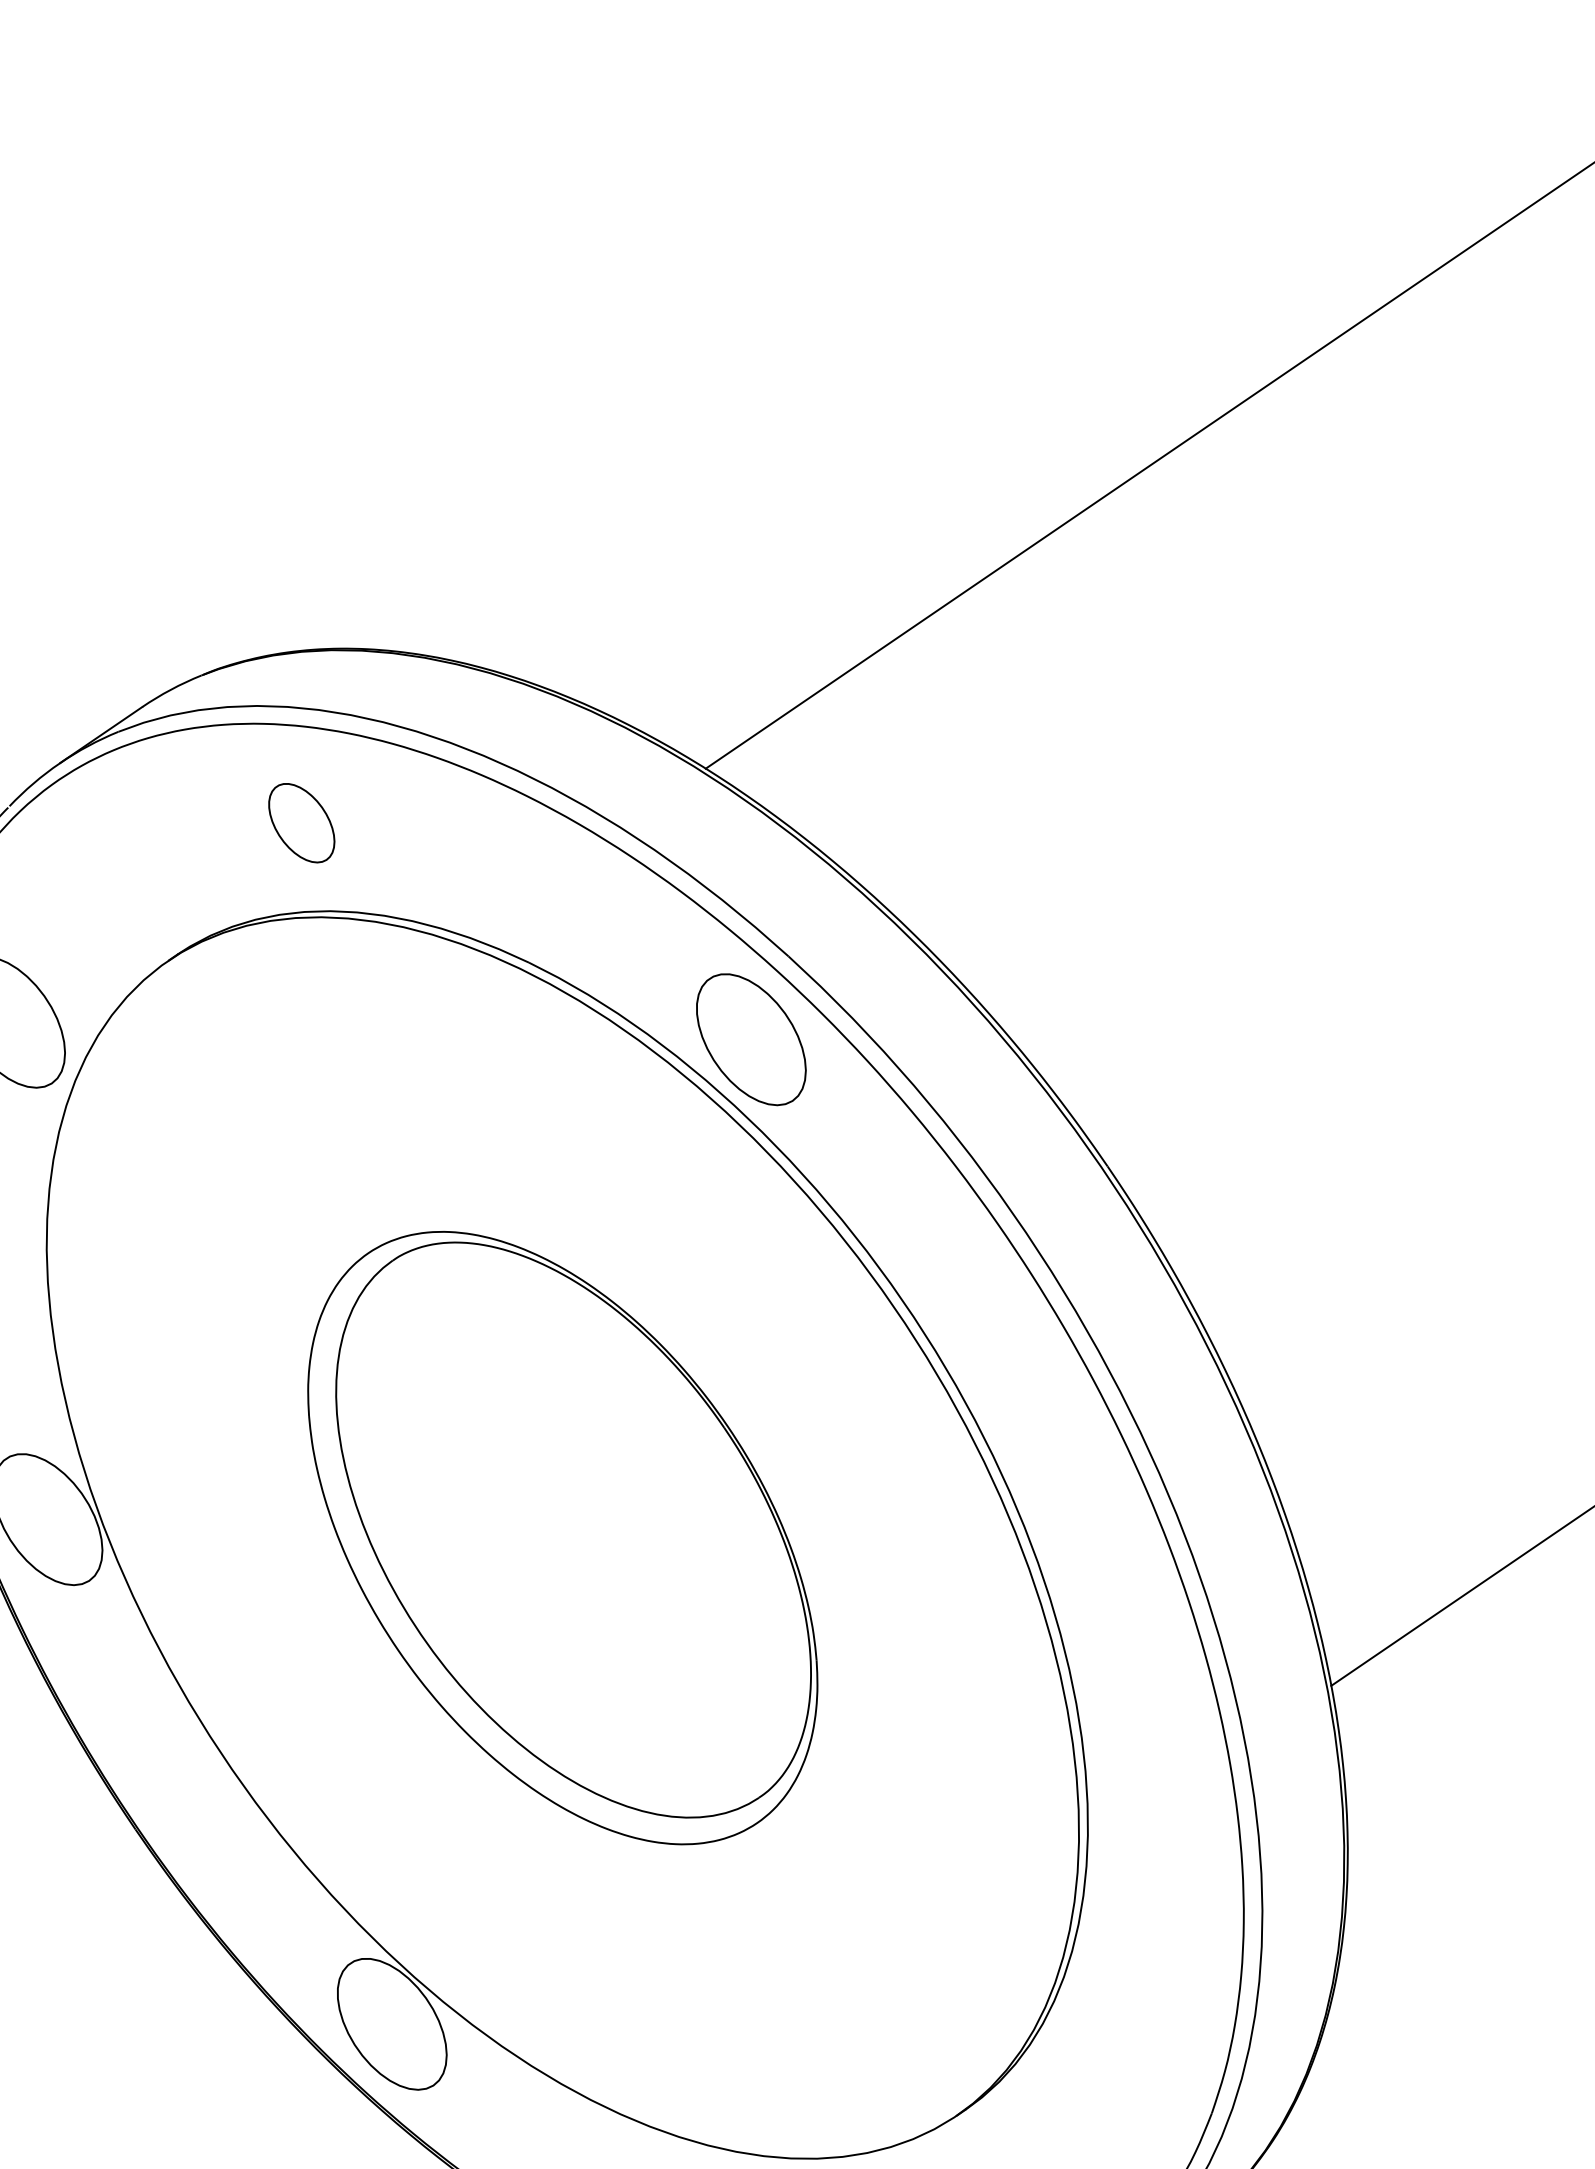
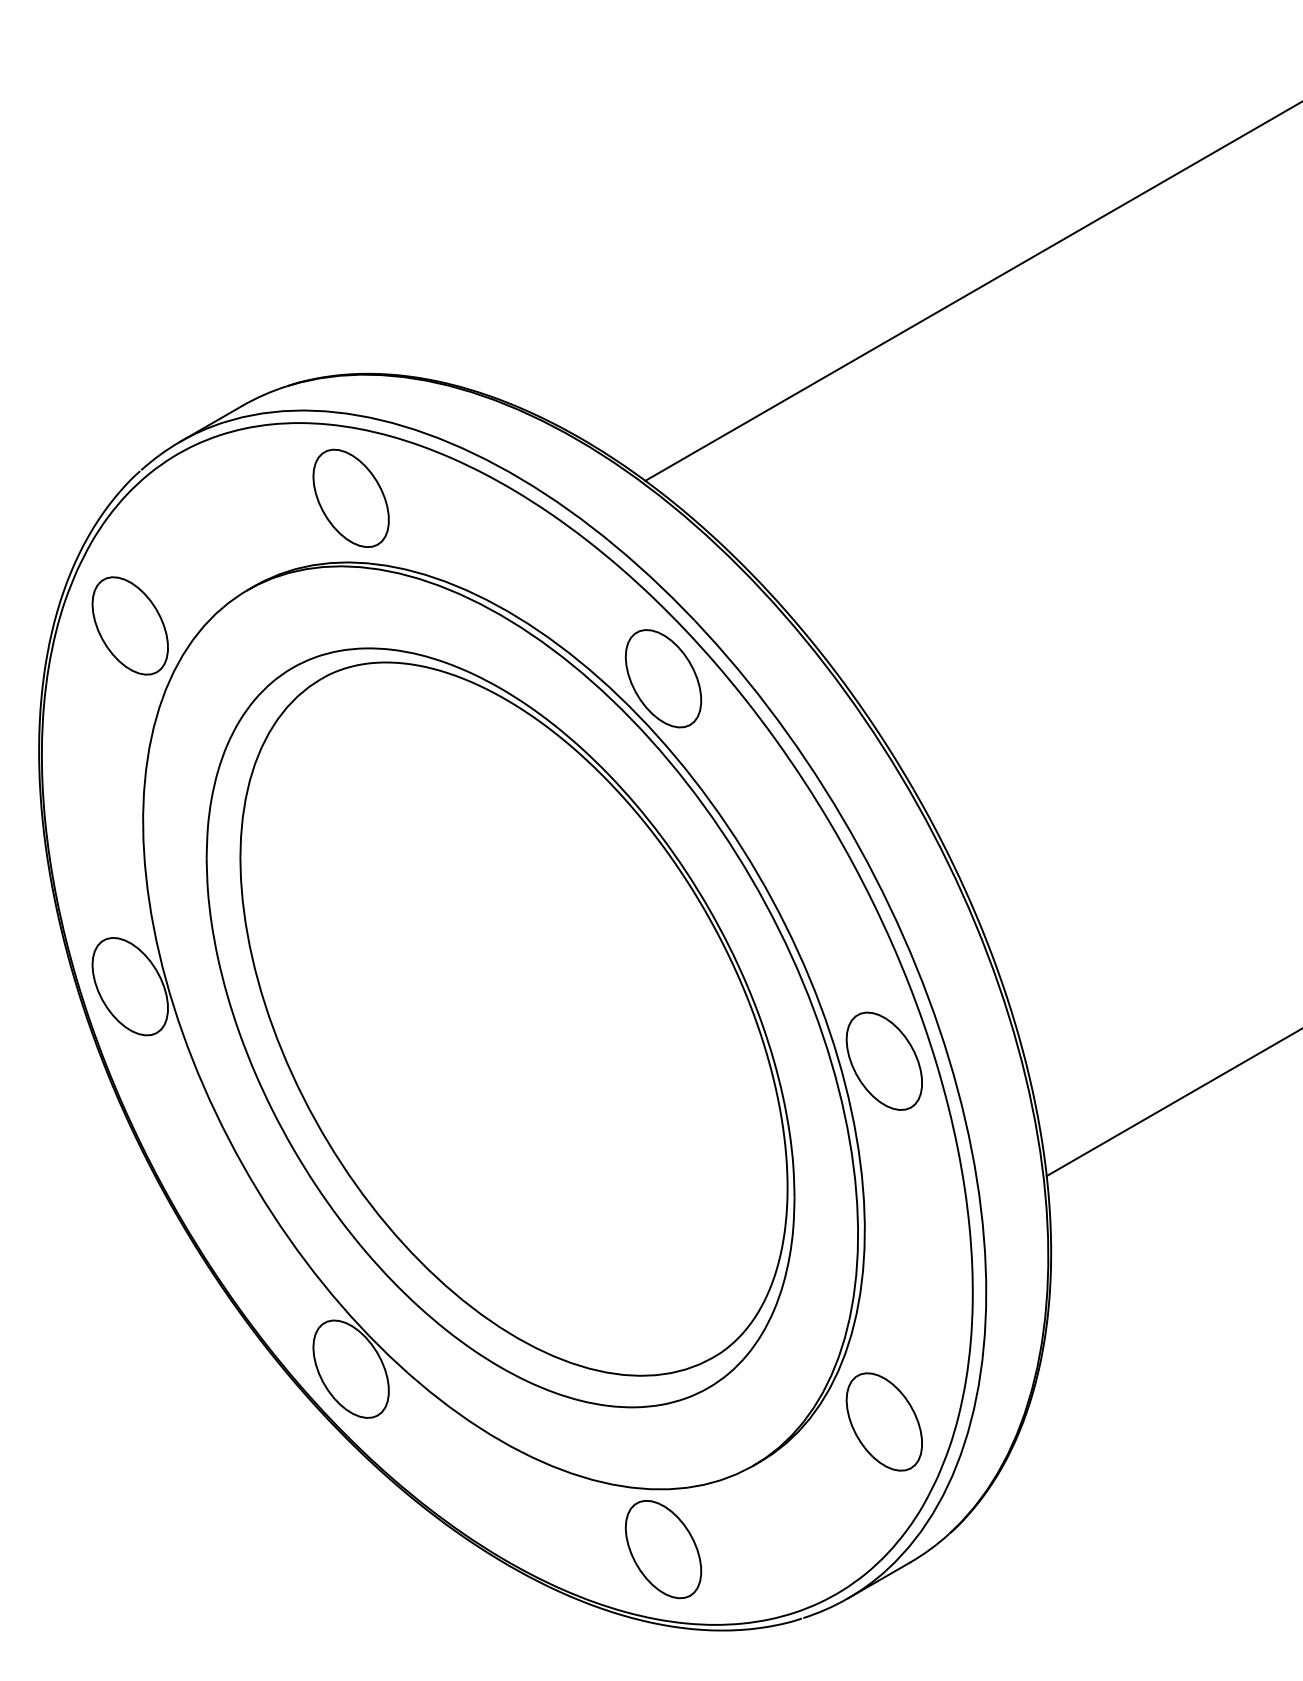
part: (300, 822) -> (350, 497), size x1.67
part: (562, 1537) -> (500, 1027), size x1.67
part: (1094, 1543) -> (883, 1060), added
part: (1131, 2041) -> (883, 1421), added

